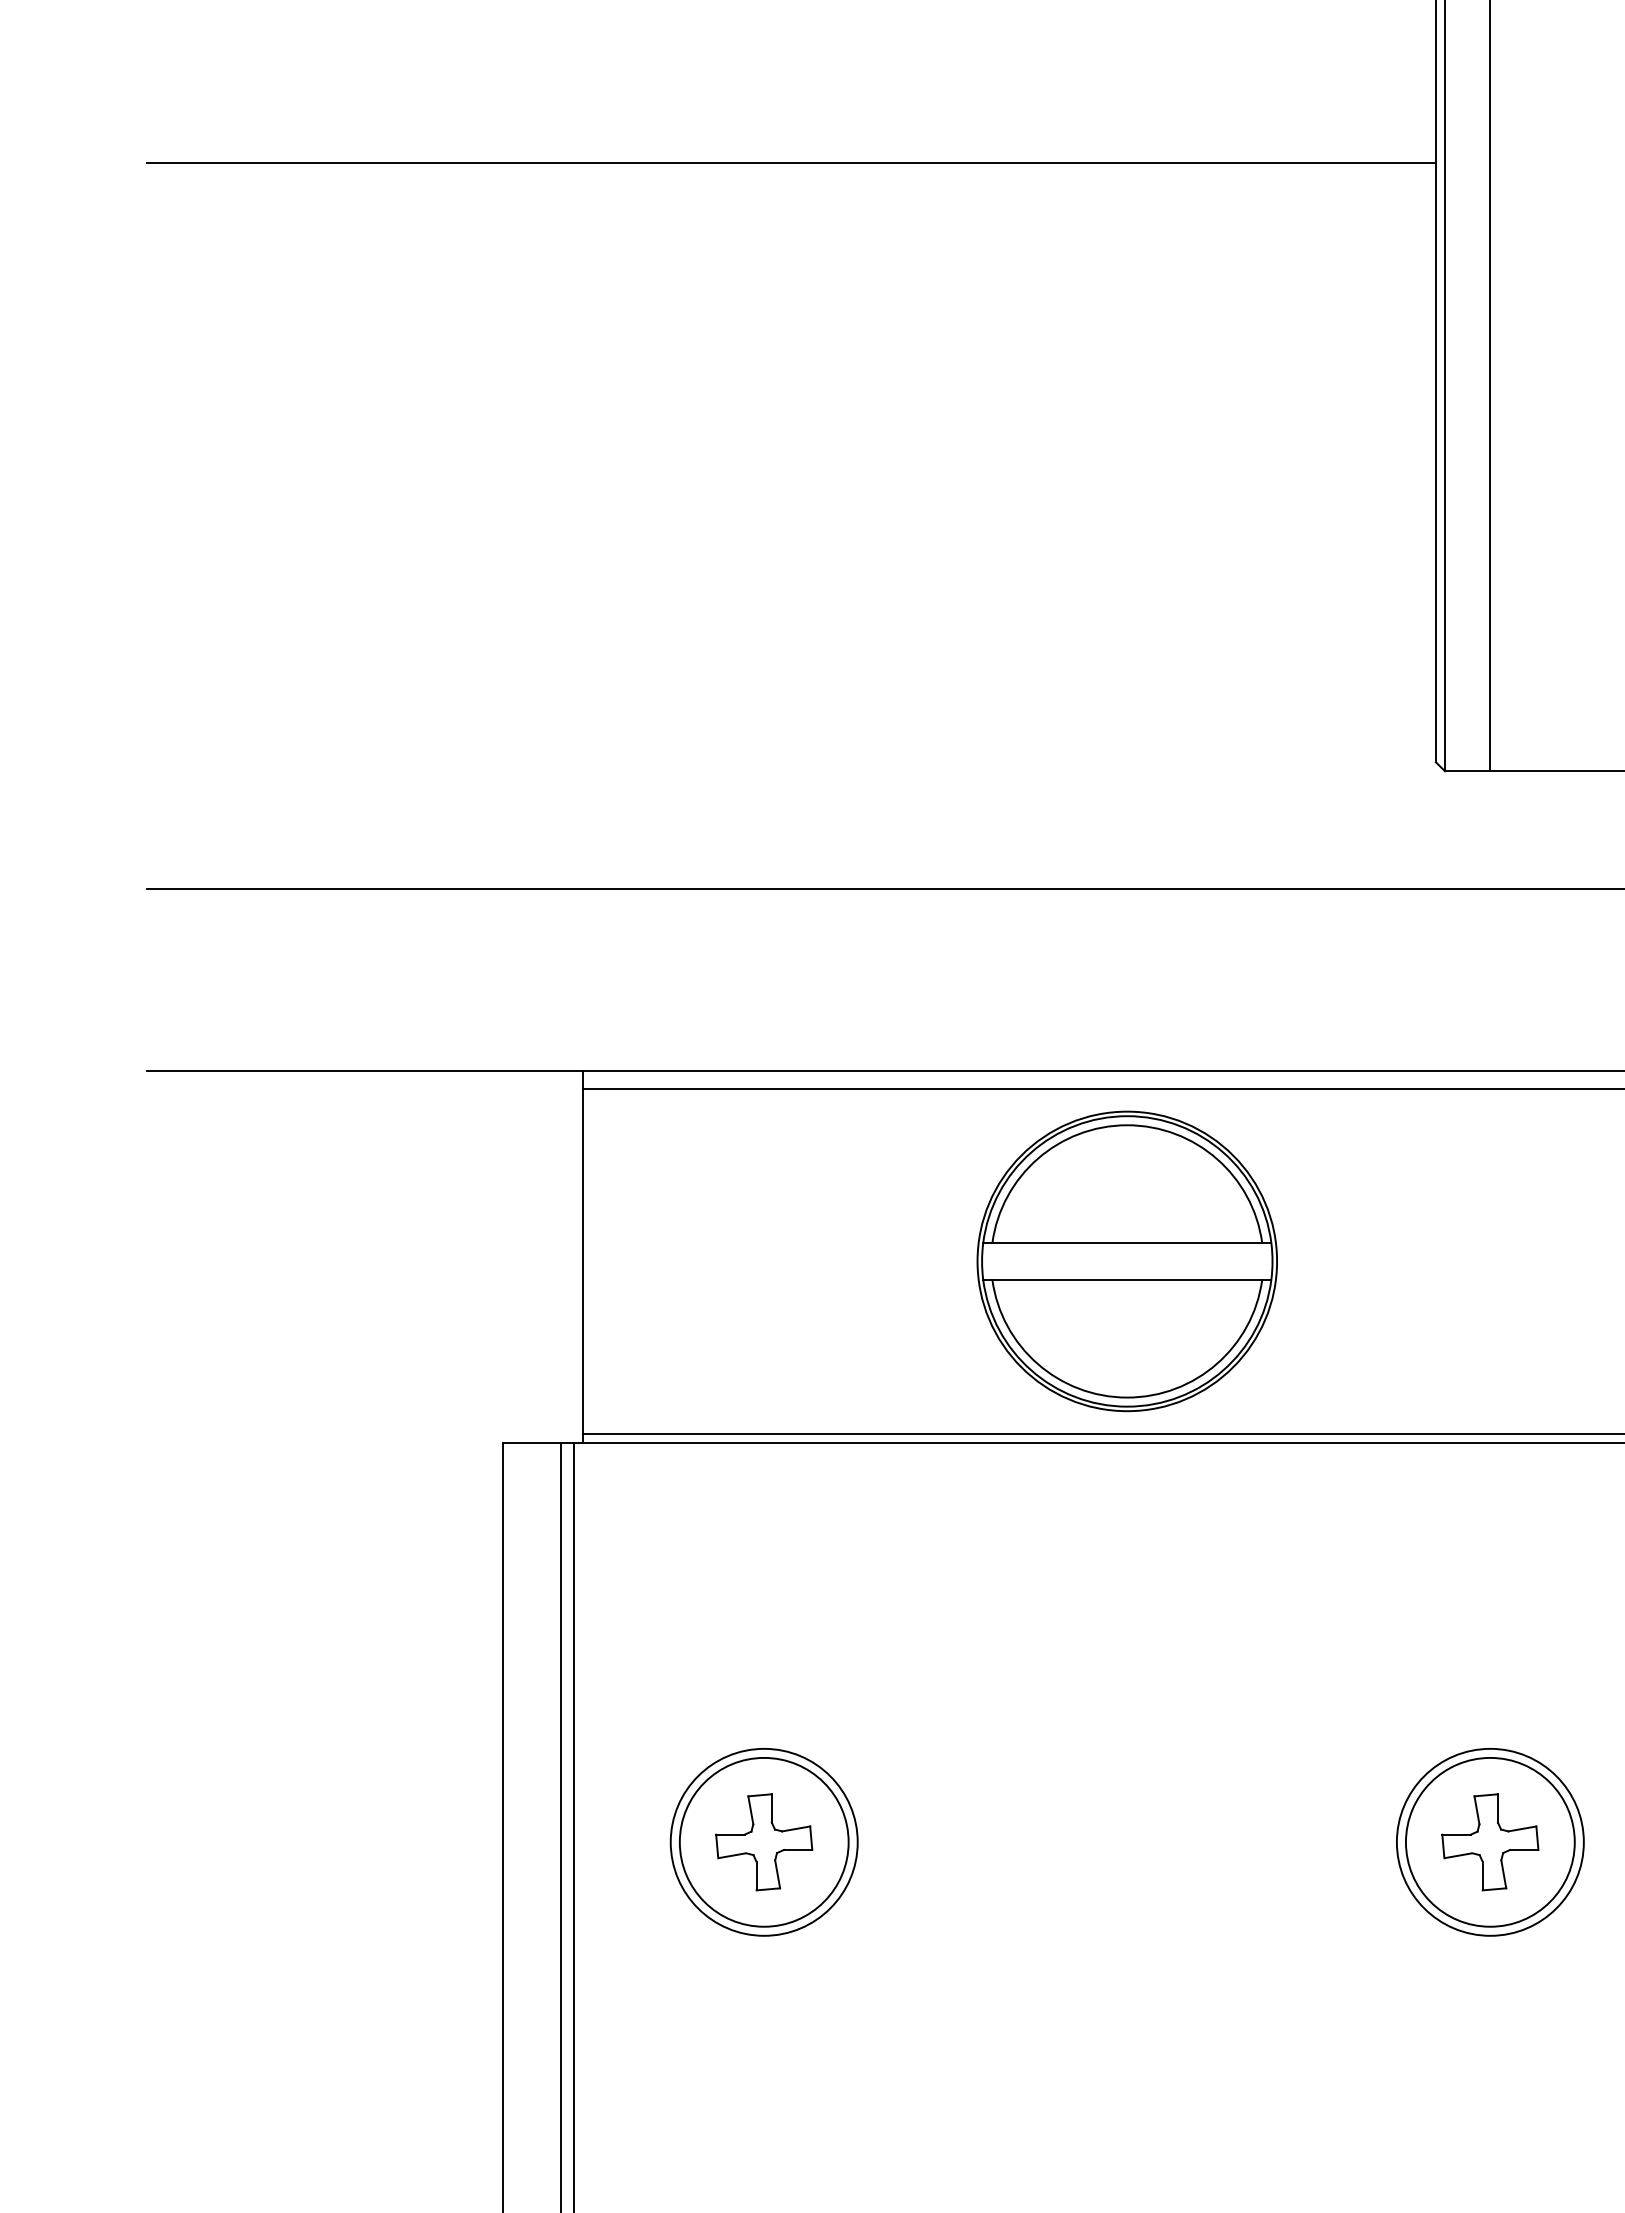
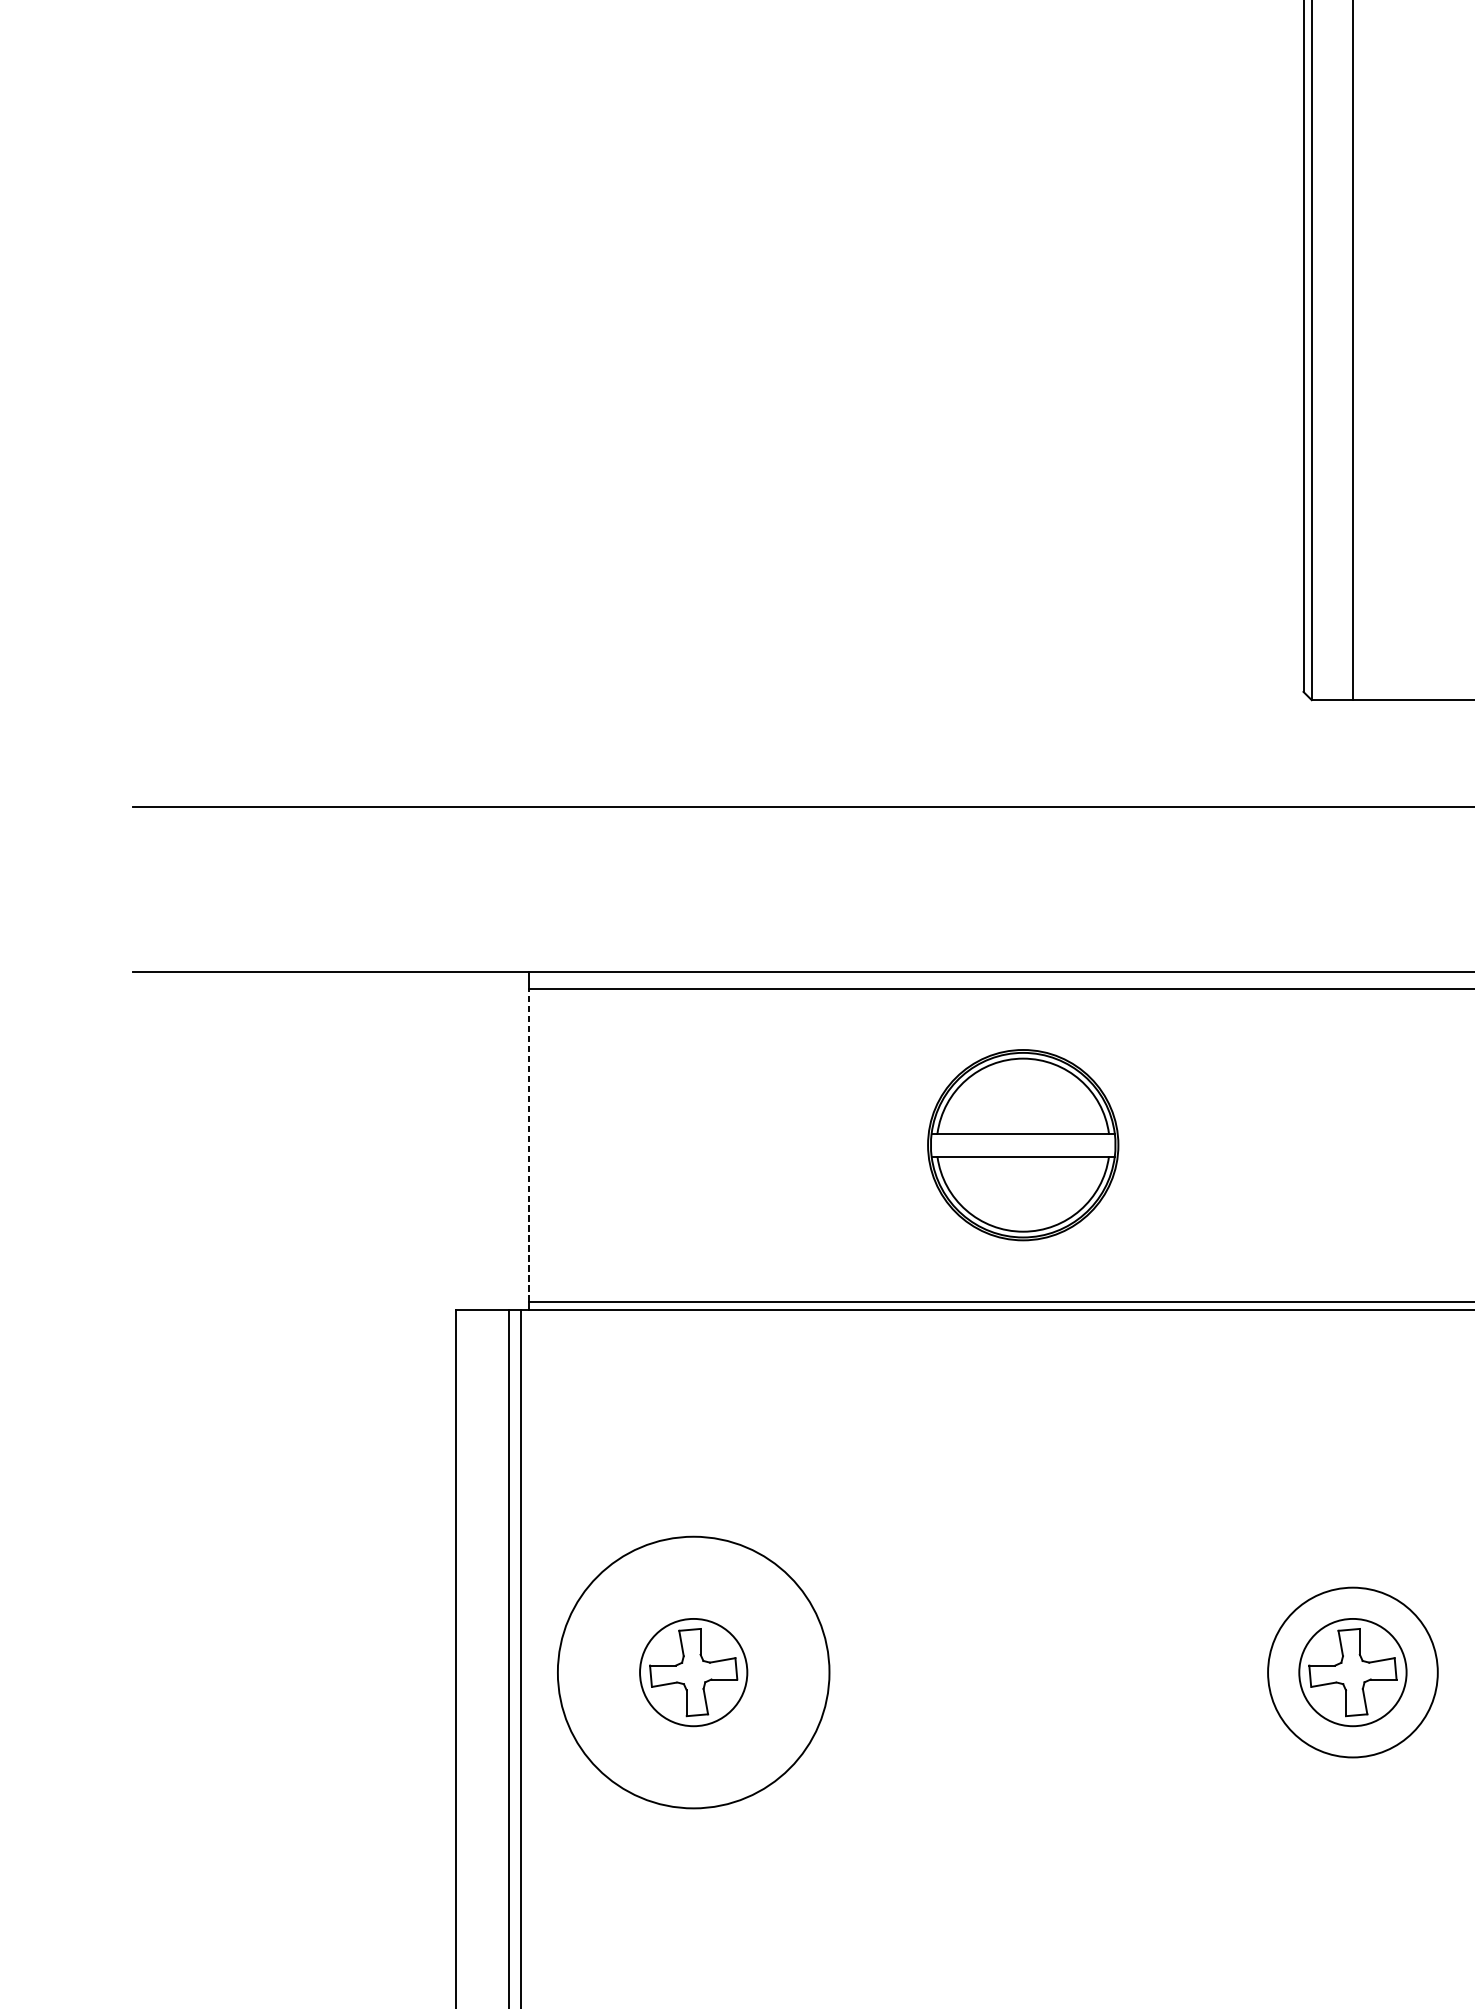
line: (791, 162) -> (718, 147), removed
line: (582, 1260) -> (528, 1144), solid -> dashed
part: (1126, 1261) -> (1022, 1145), size x0.7
circle: (763, 1841) -> (693, 1671), size x0.7
circle: (763, 1841) -> (693, 1671), size x1.6
circle: (1489, 1841) -> (1352, 1671), size x0.7

